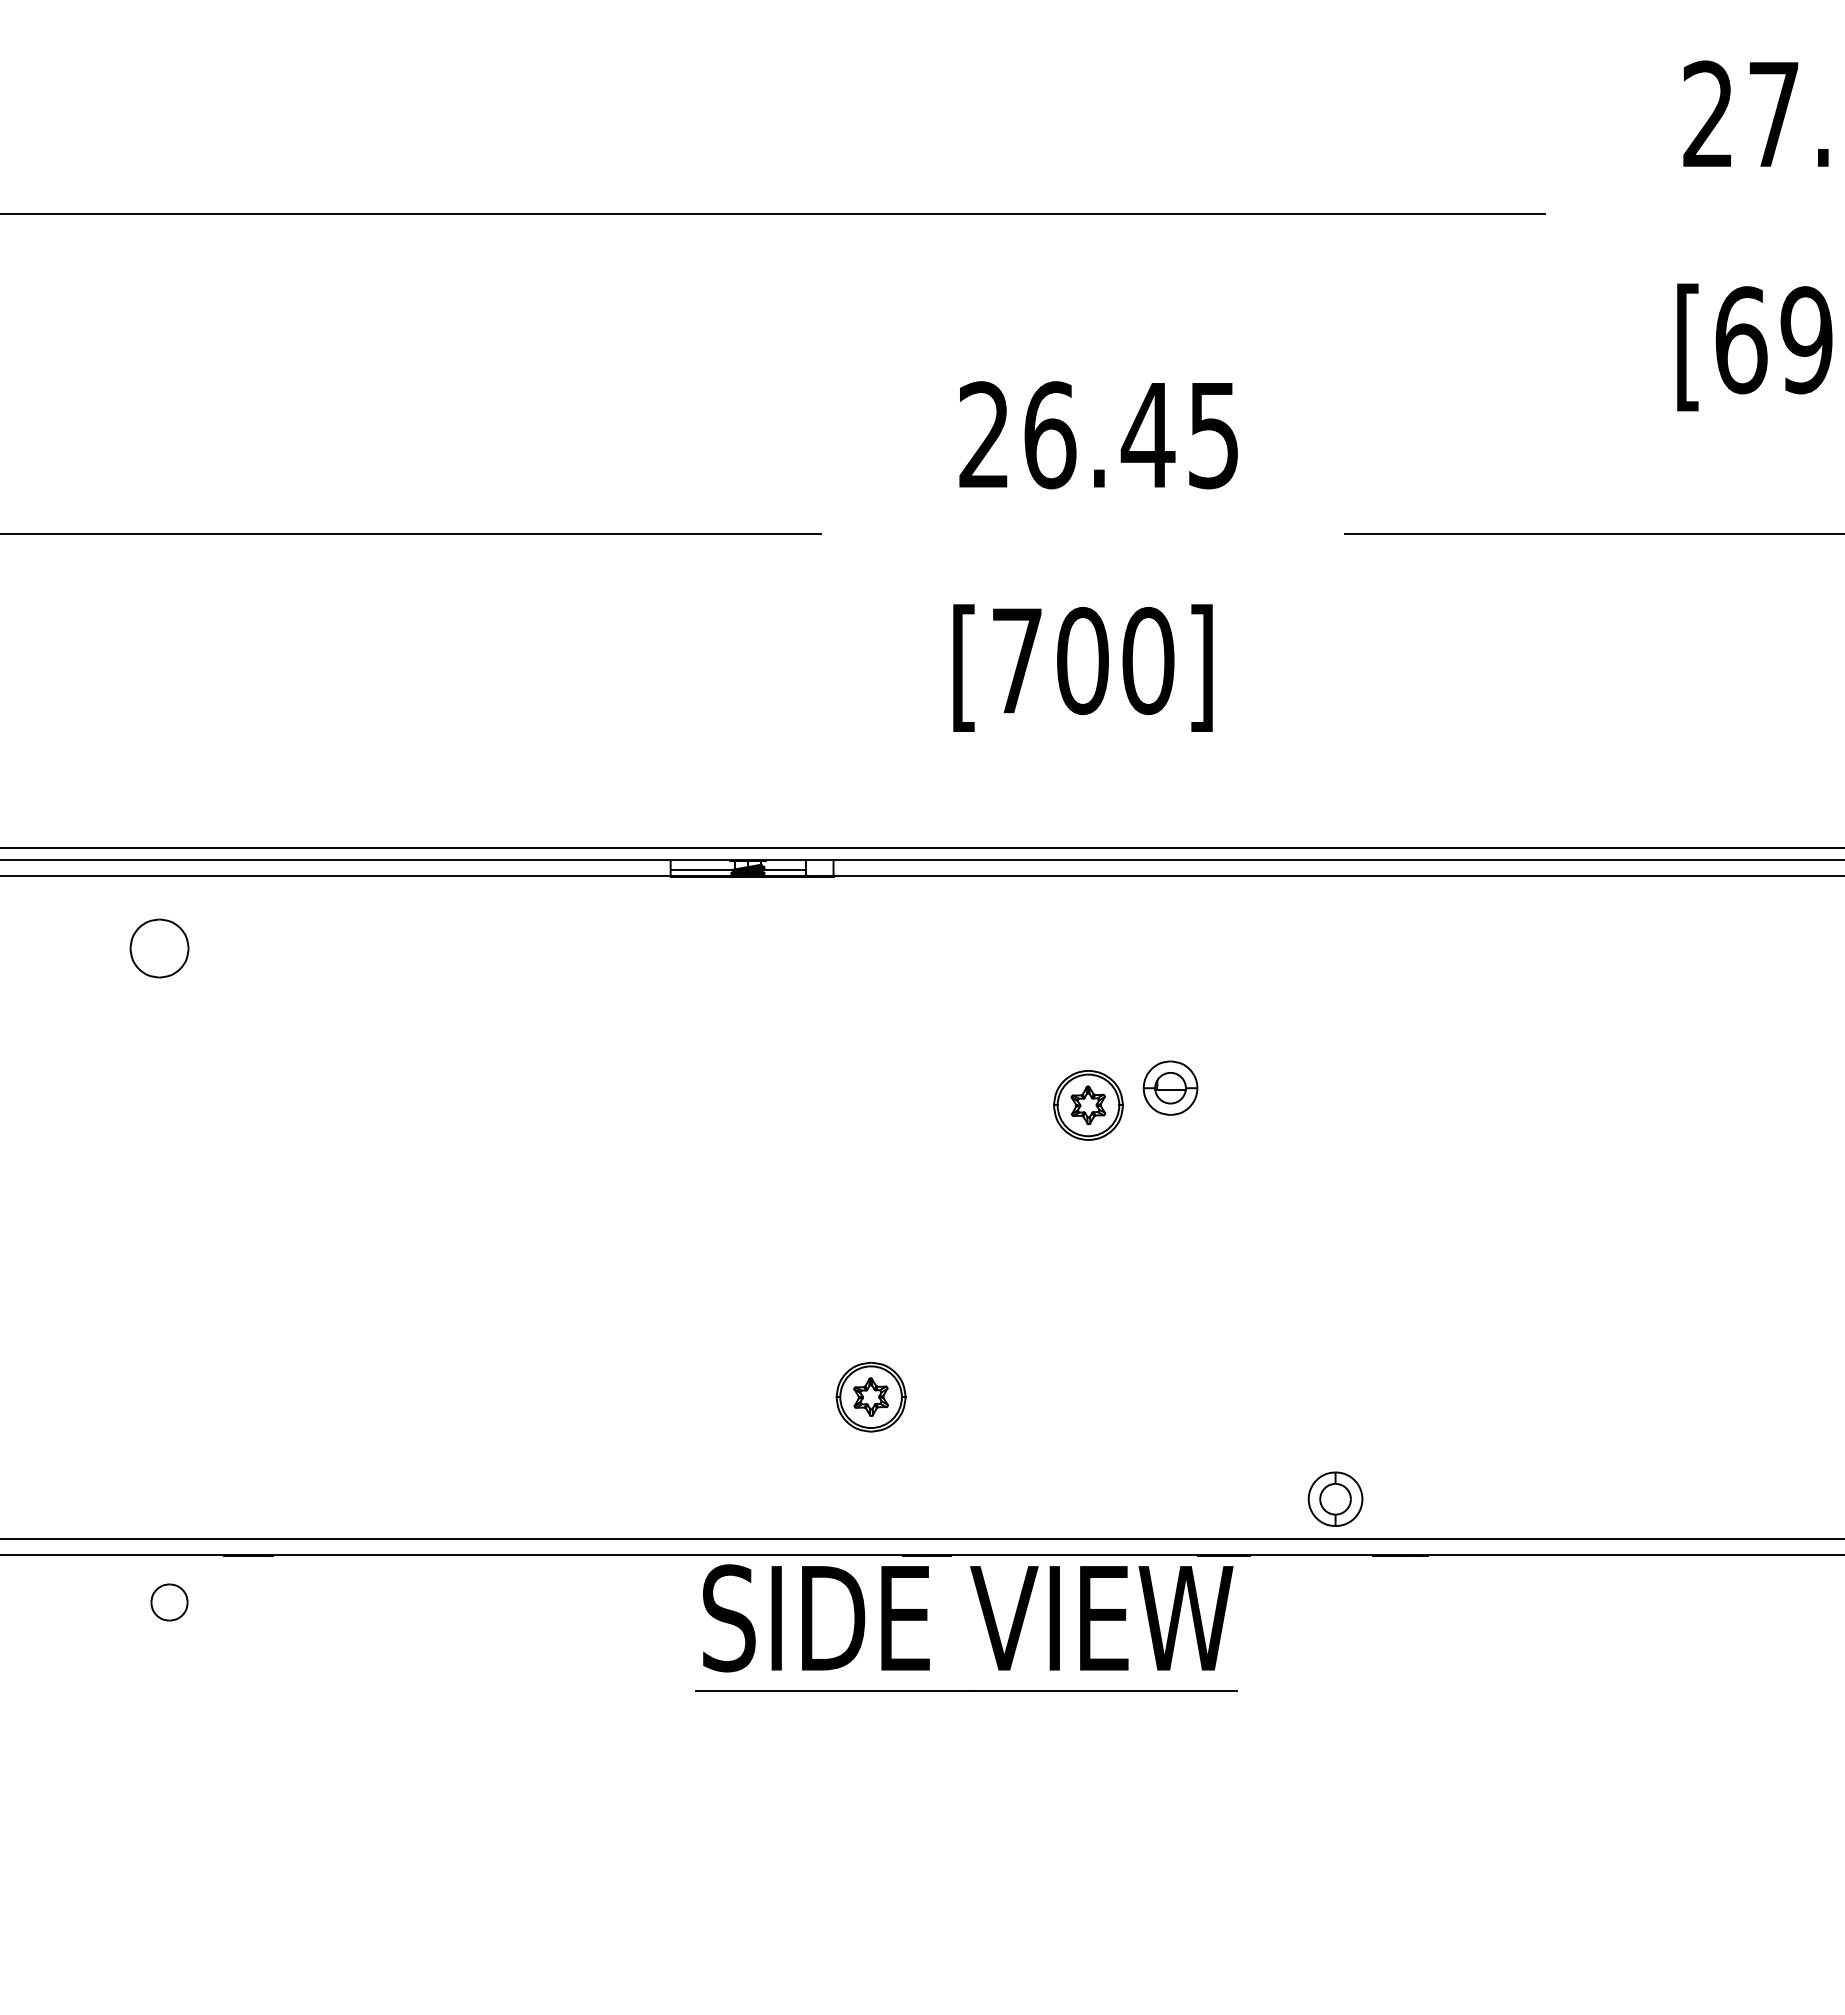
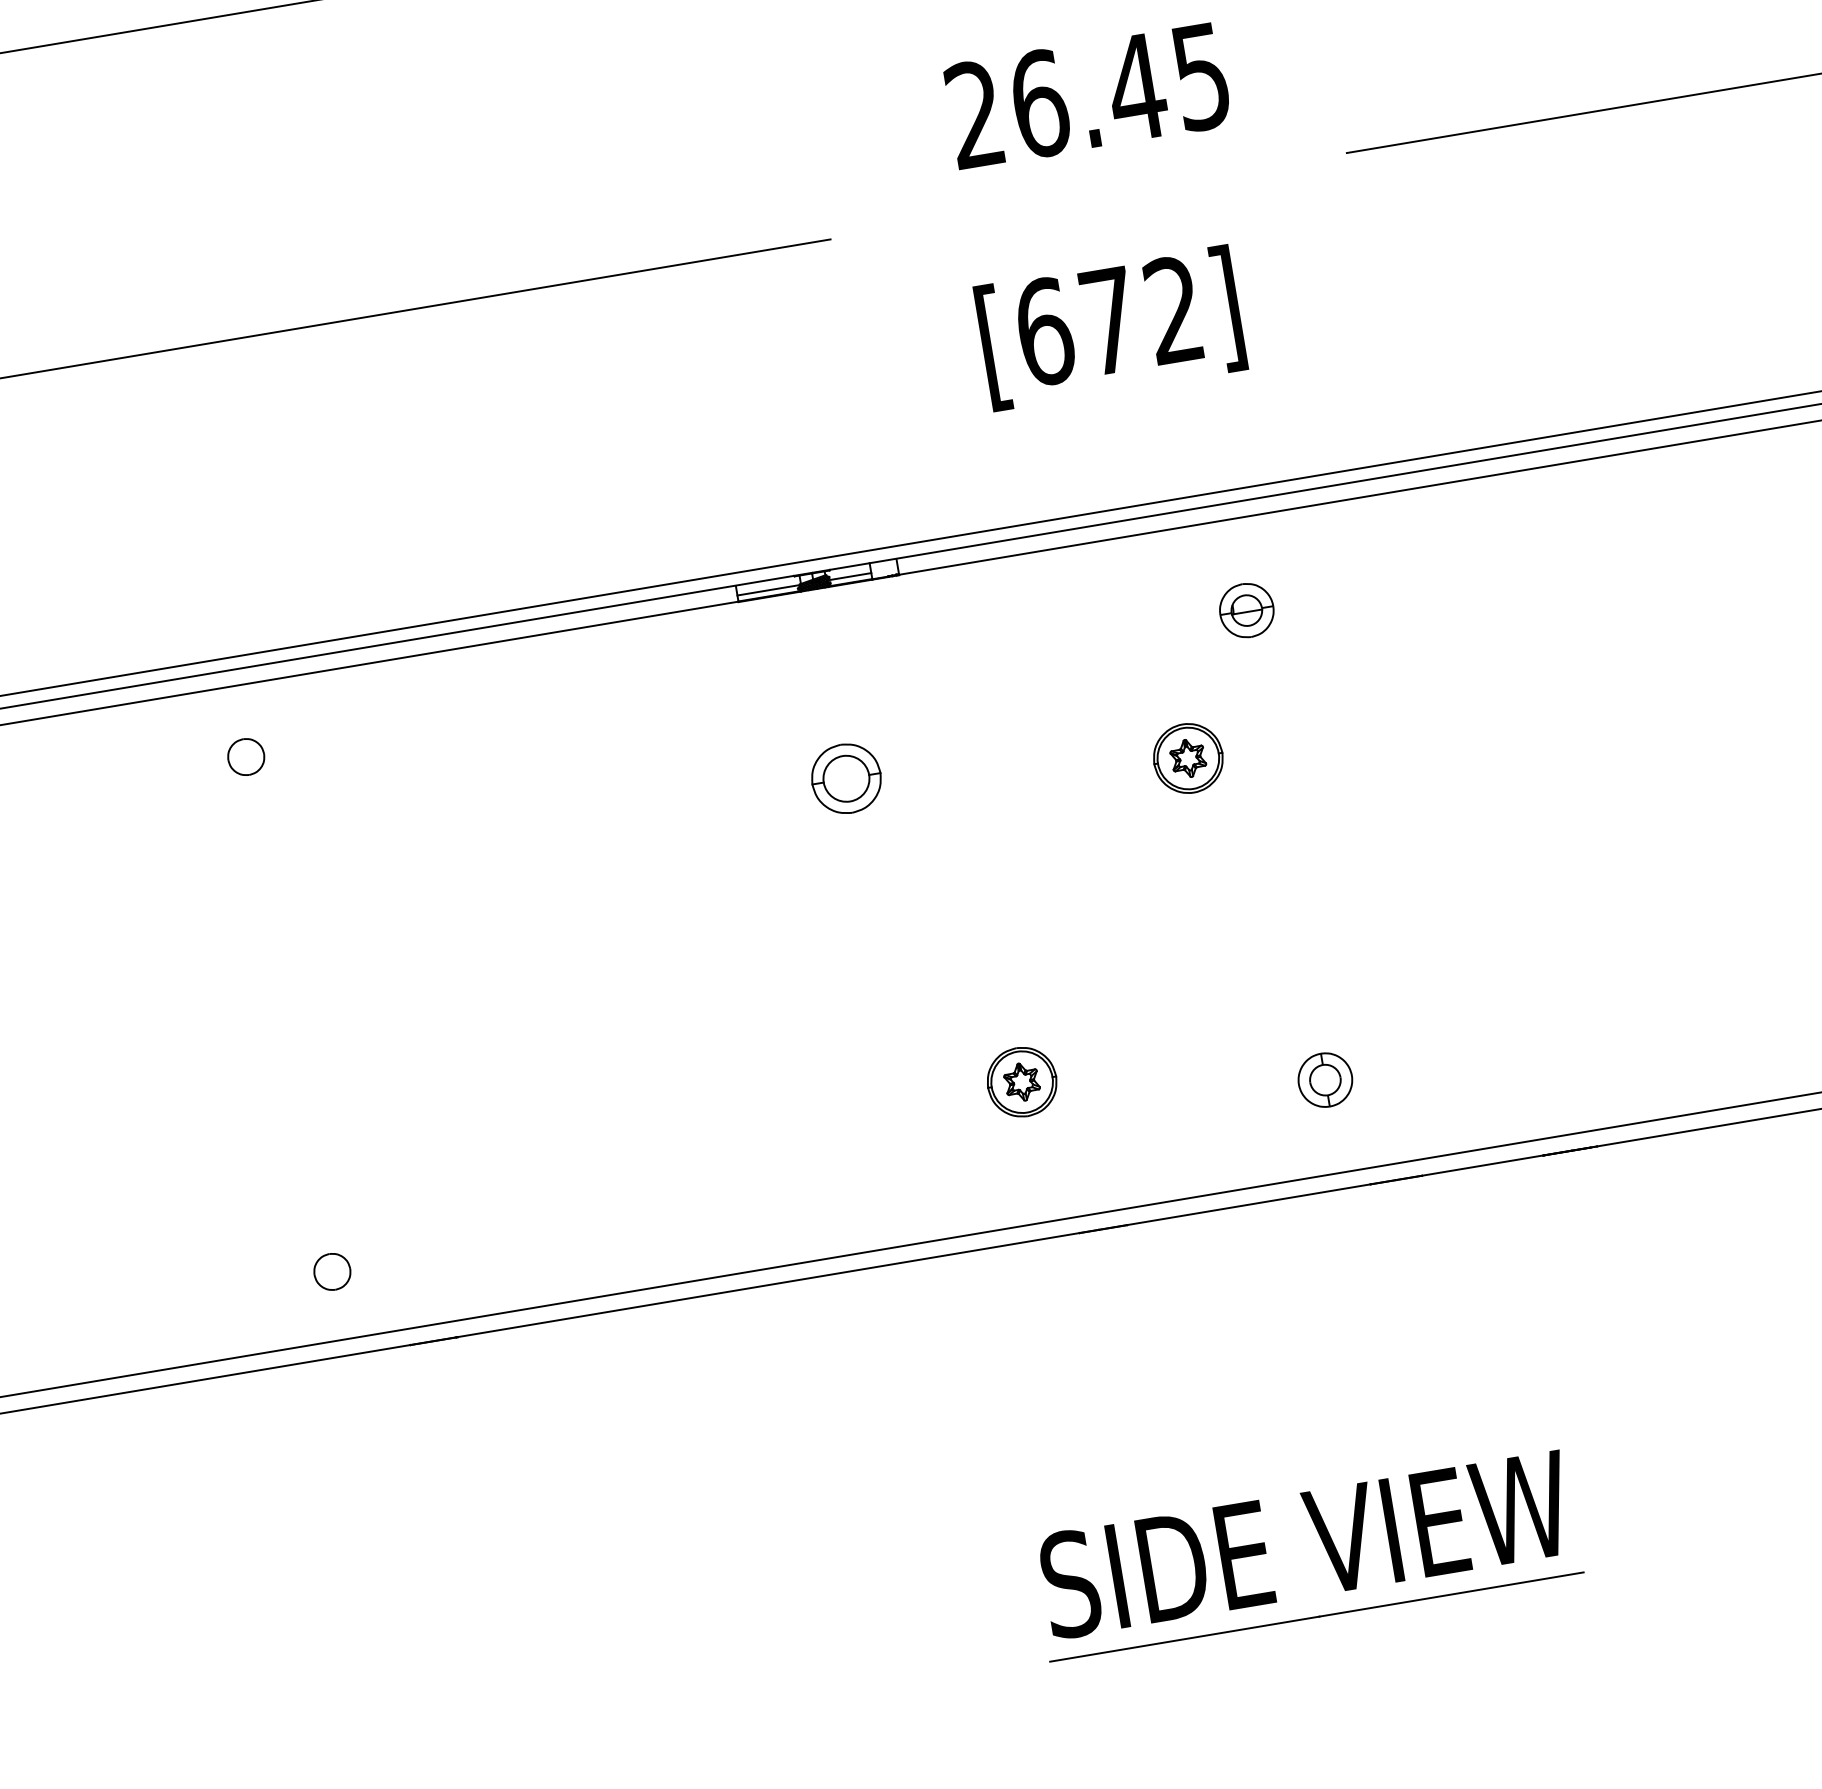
text: (1083, 660) -> (1110, 320), [700] -> [672]
part: (159, 948) -> (246, 757), size x0.62
part: (747, 1068) -> (845, 778), added
part: (1170, 1087) -> (1246, 609), moved
part: (1335, 1498) -> (1325, 1079), moved
part: (169, 1602) -> (332, 1271), moved
part: (985, 1623) -> (1324, 1546), moved

